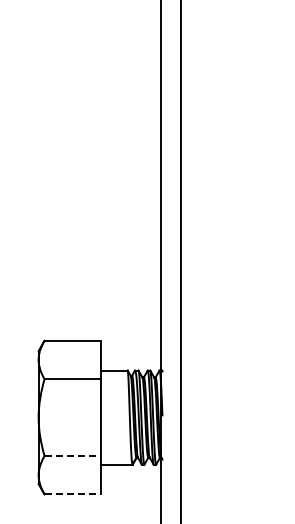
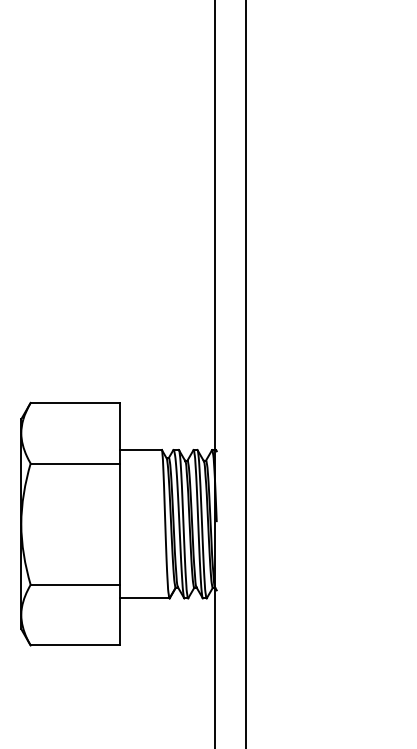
line: (73, 456) -> (76, 585), dashed -> solid
line: (73, 494) -> (76, 645), dashed -> solid

